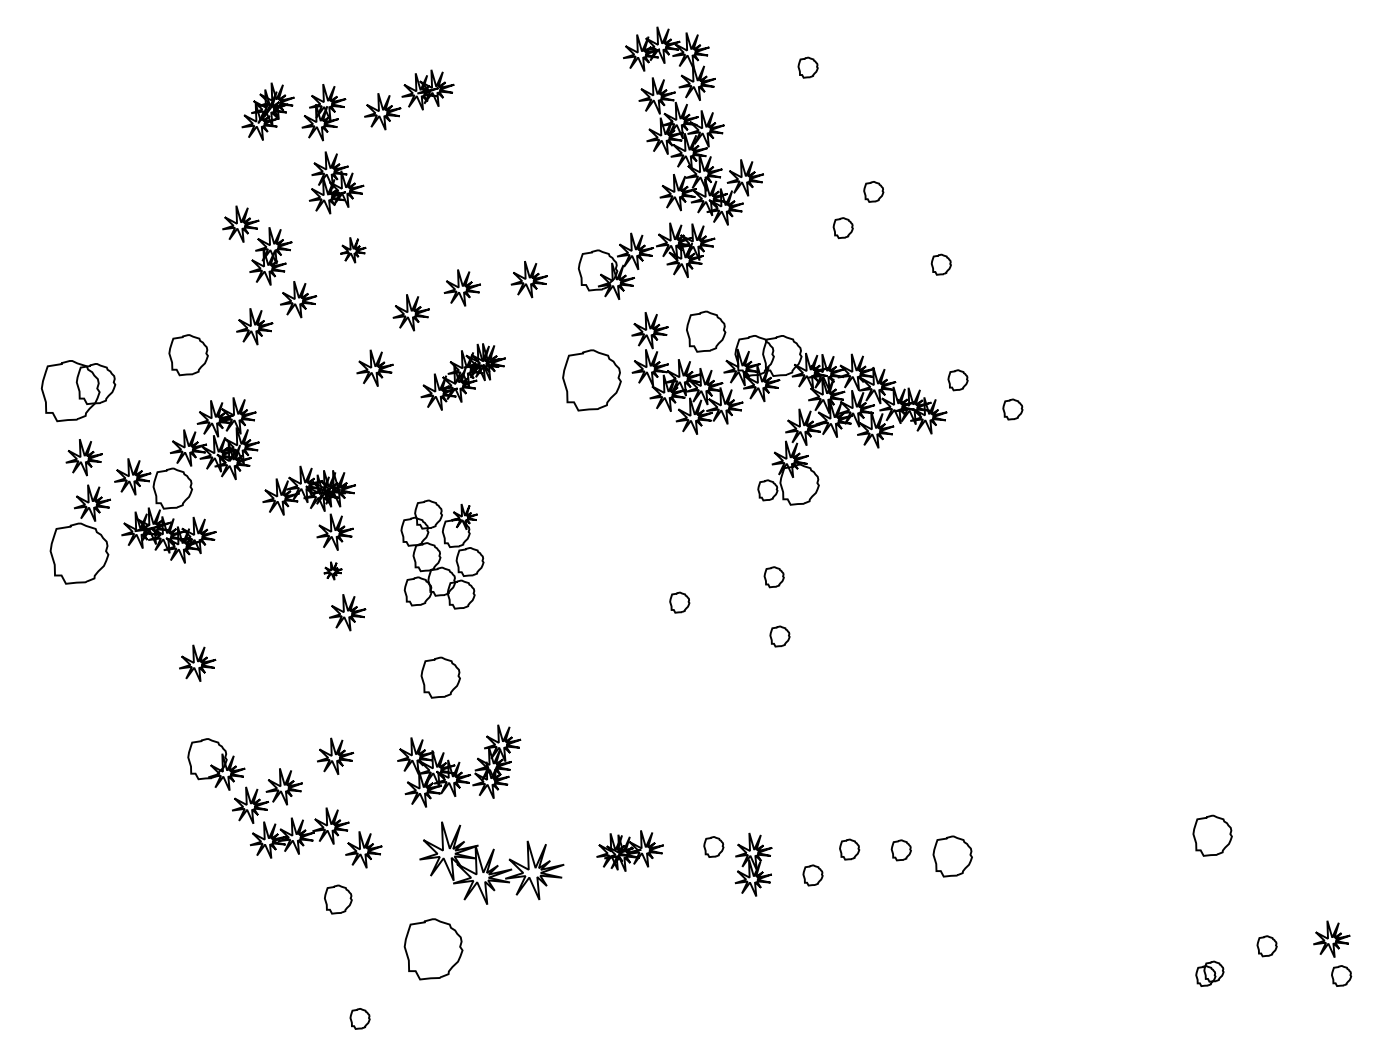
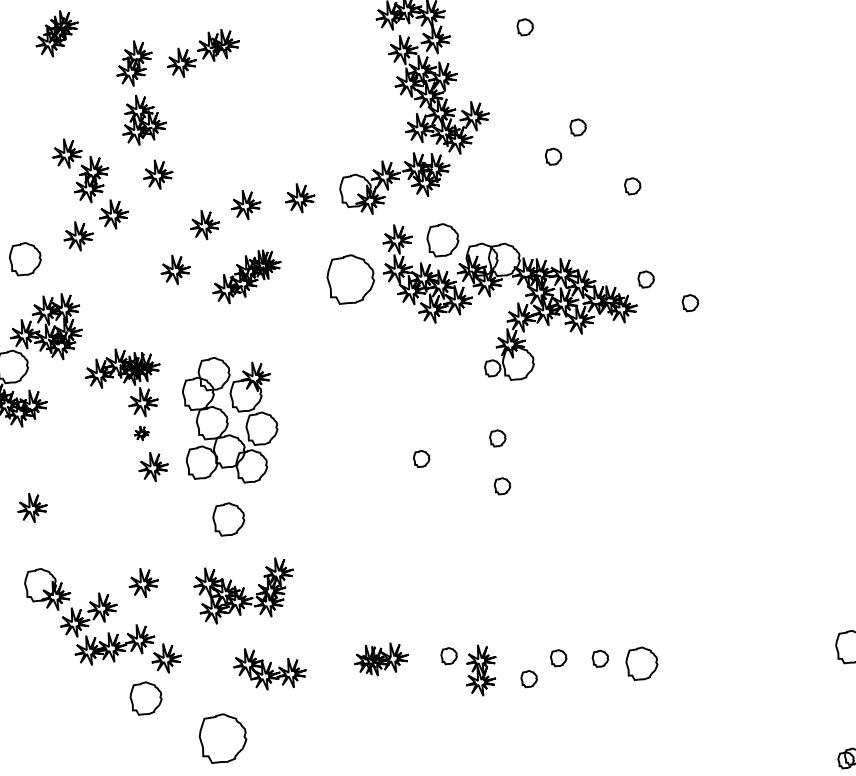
part: (267, 111) -> (56, 33), moved
part: (352, 249) -> (157, 174), size x1.43
part: (442, 554) -> (230, 420), size x1.43
part: (491, 863) -> (269, 669), size x0.62
part: (338, 899) -> (146, 698), size x1.43

